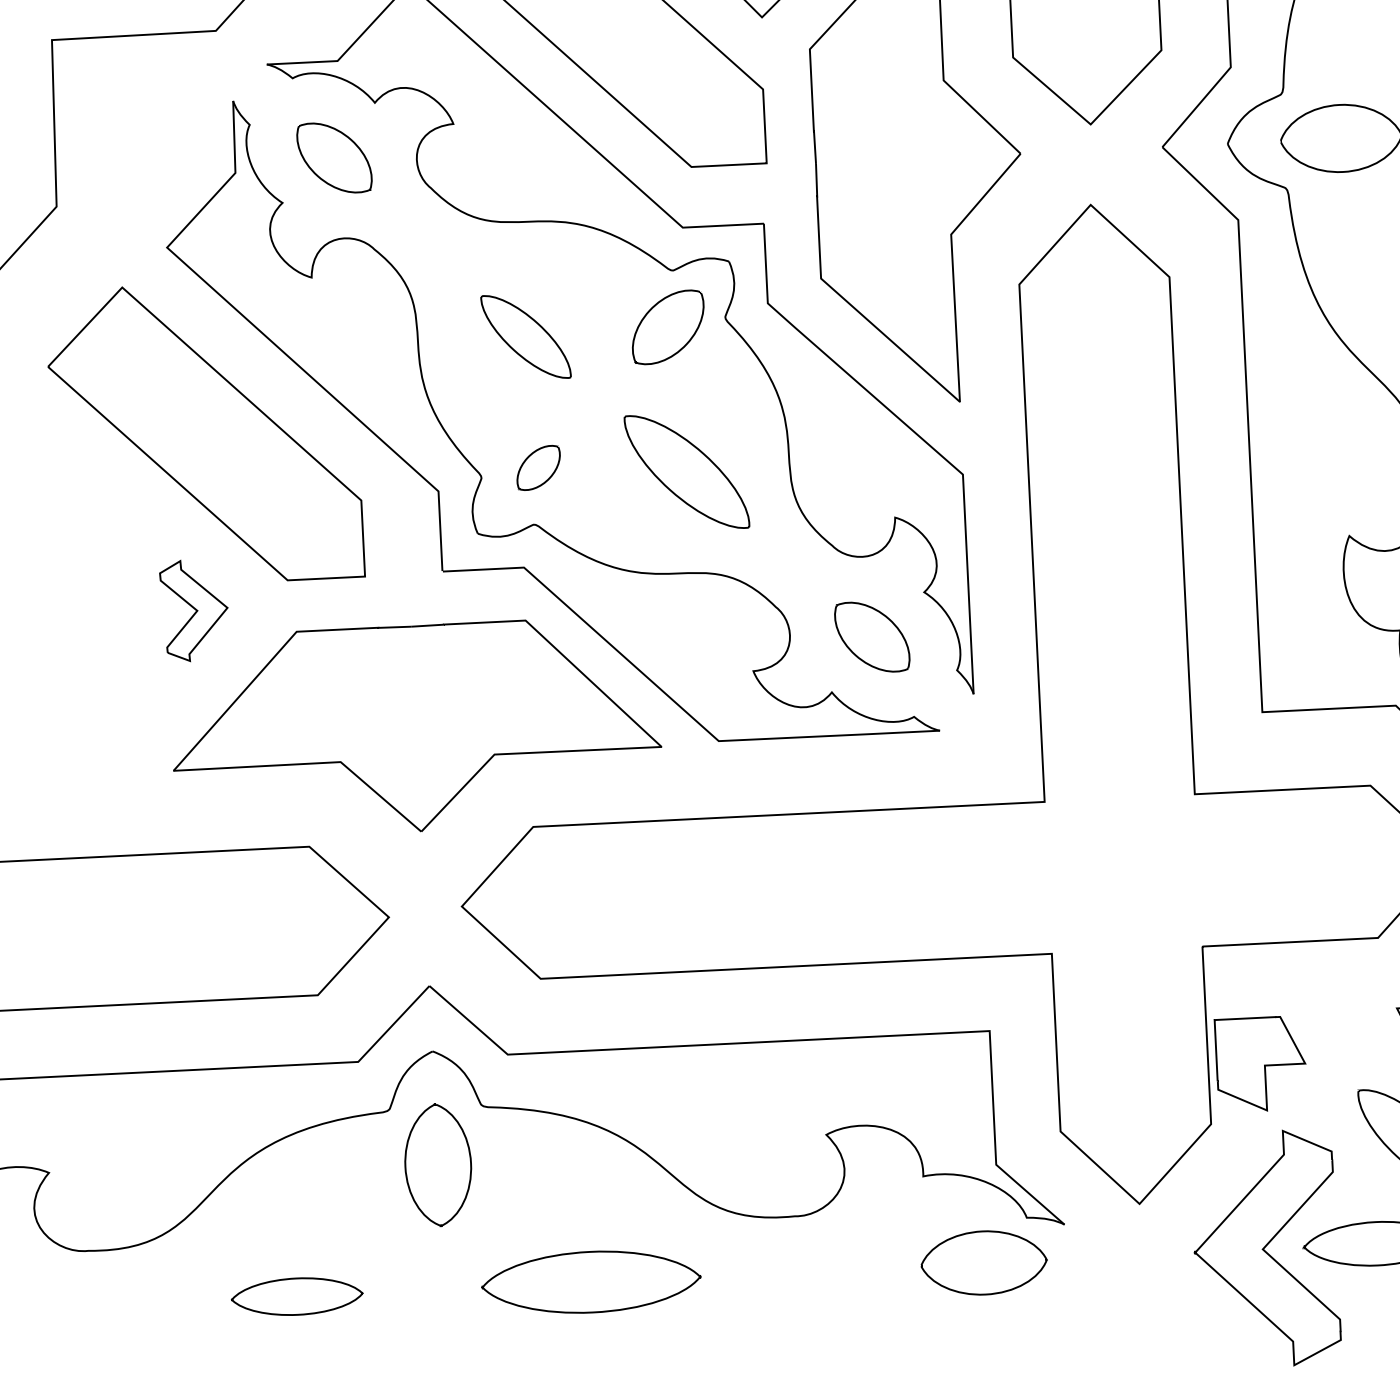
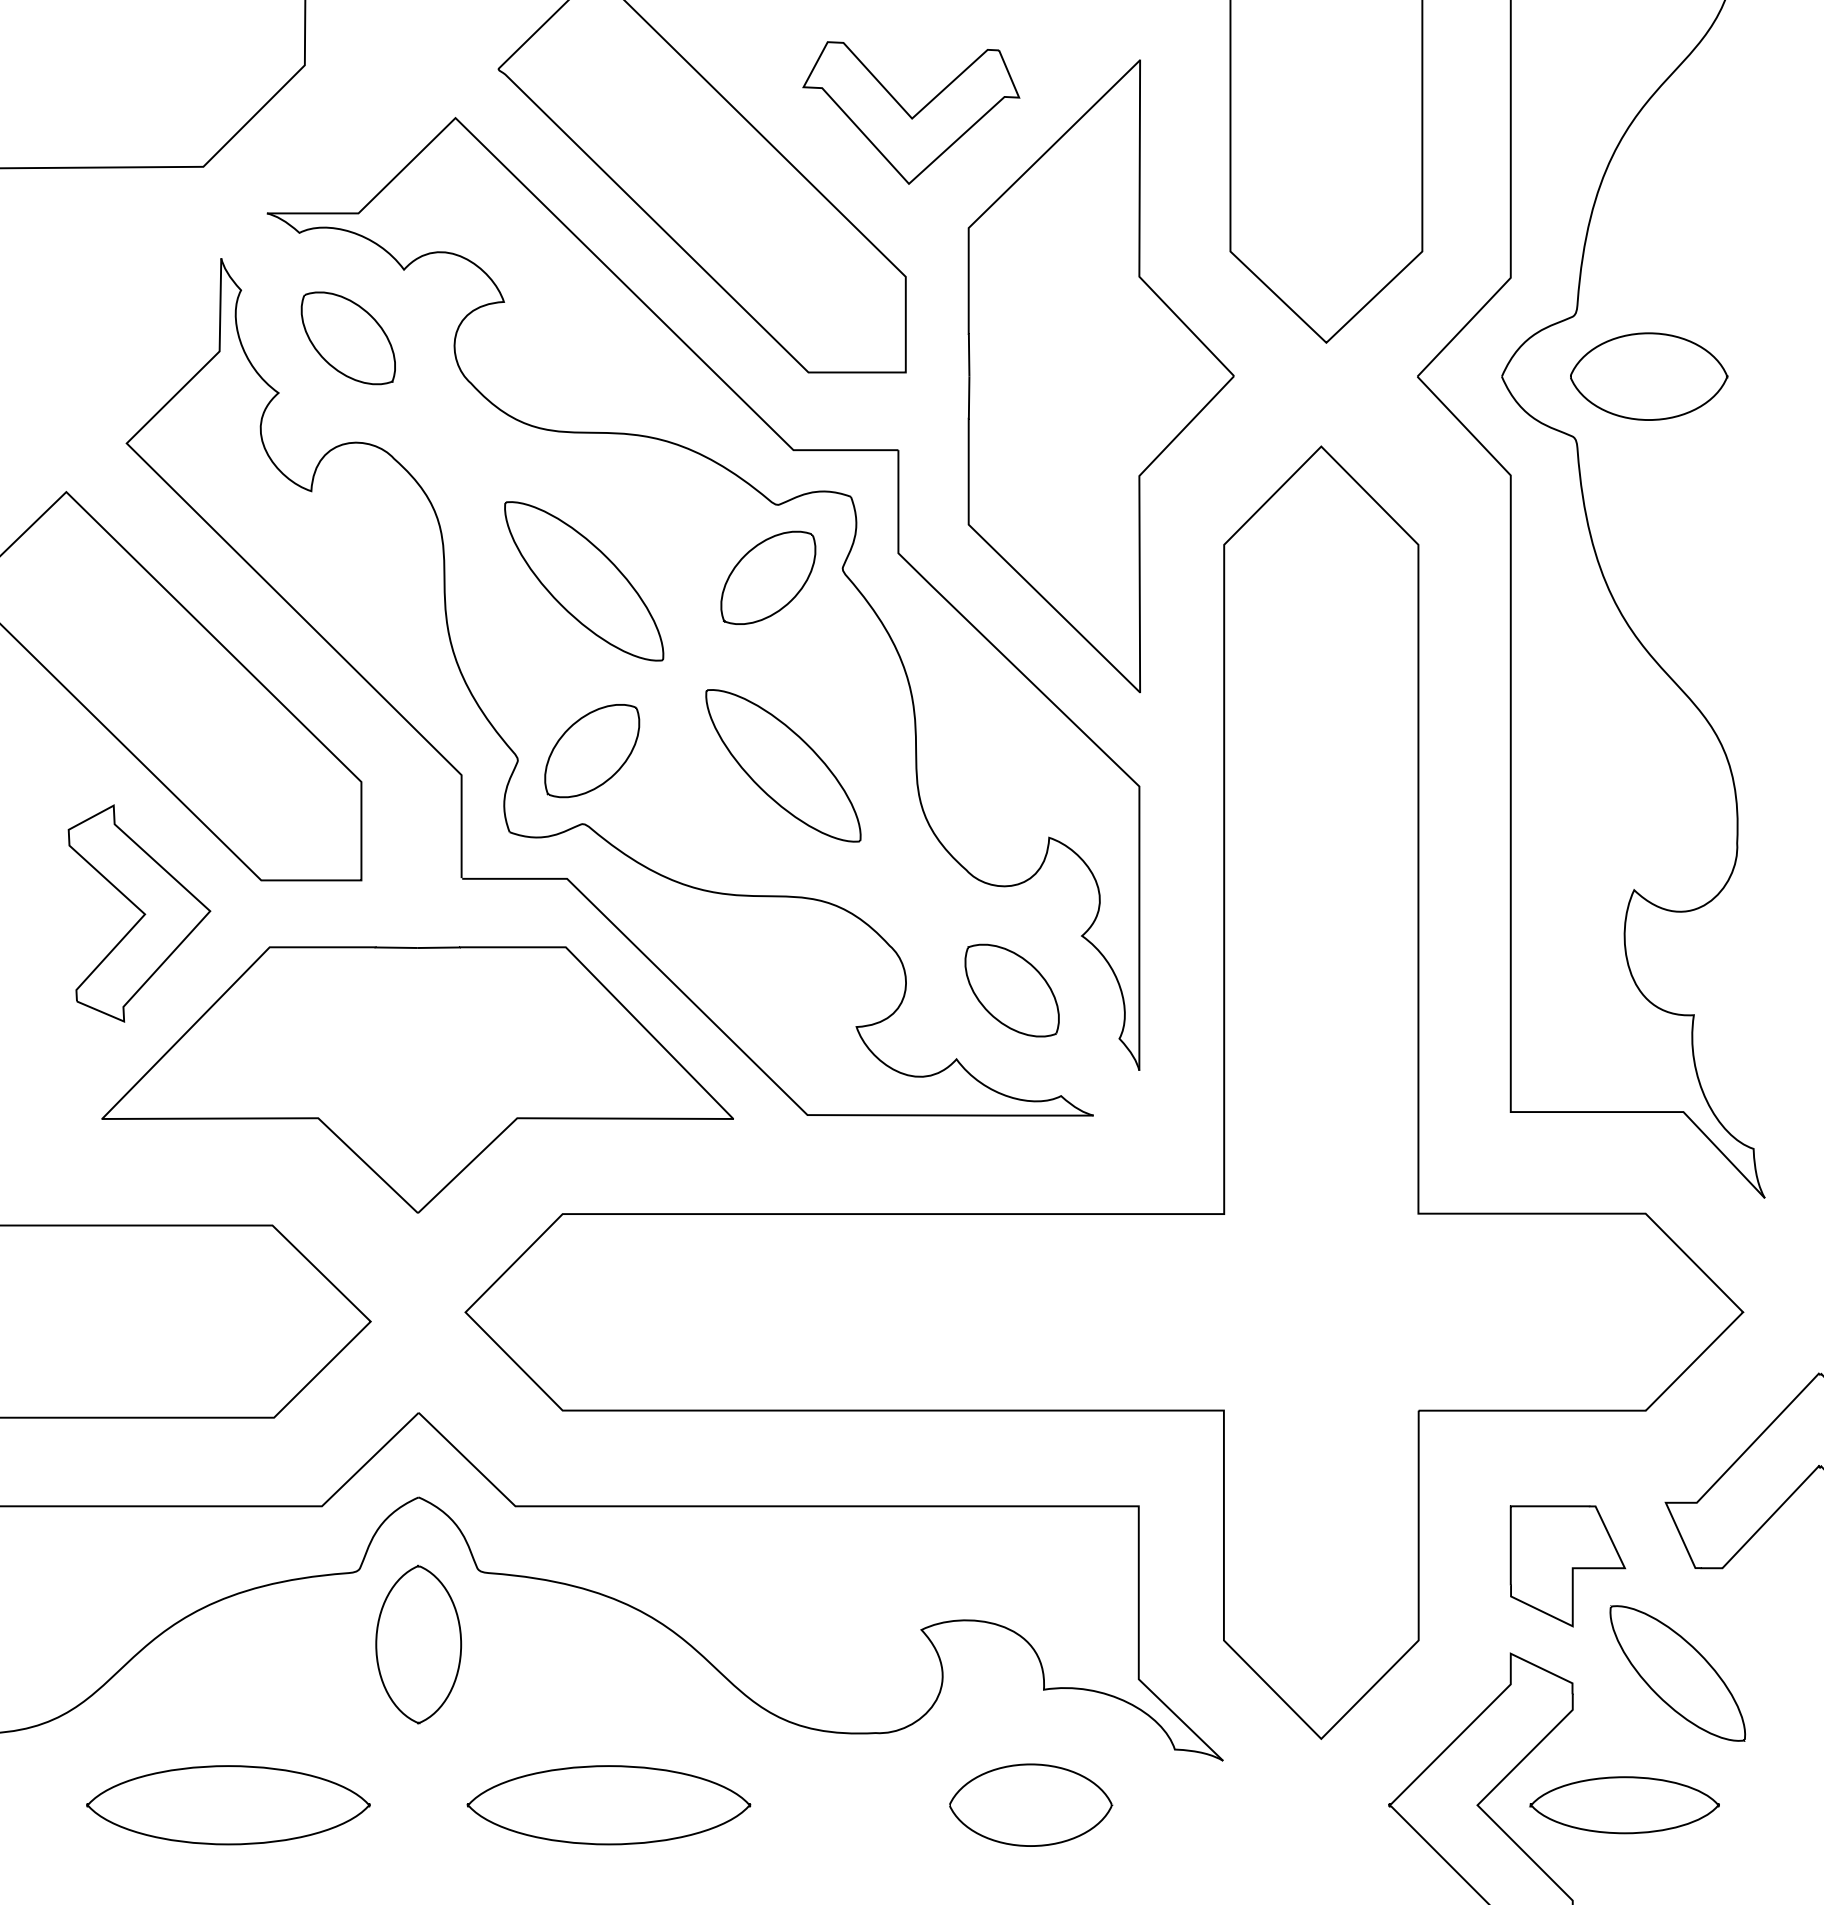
part: (526, 337) -> (584, 581), size x1.43
part: (538, 468) -> (592, 751), size x1.67
part: (194, 610) -> (139, 913), size x1.67
part: (1260, 1064) -> (1567, 1566), moved
part: (984, 1262) -> (1031, 1804), moved
part: (297, 1296) -> (228, 1805), size x1.67

